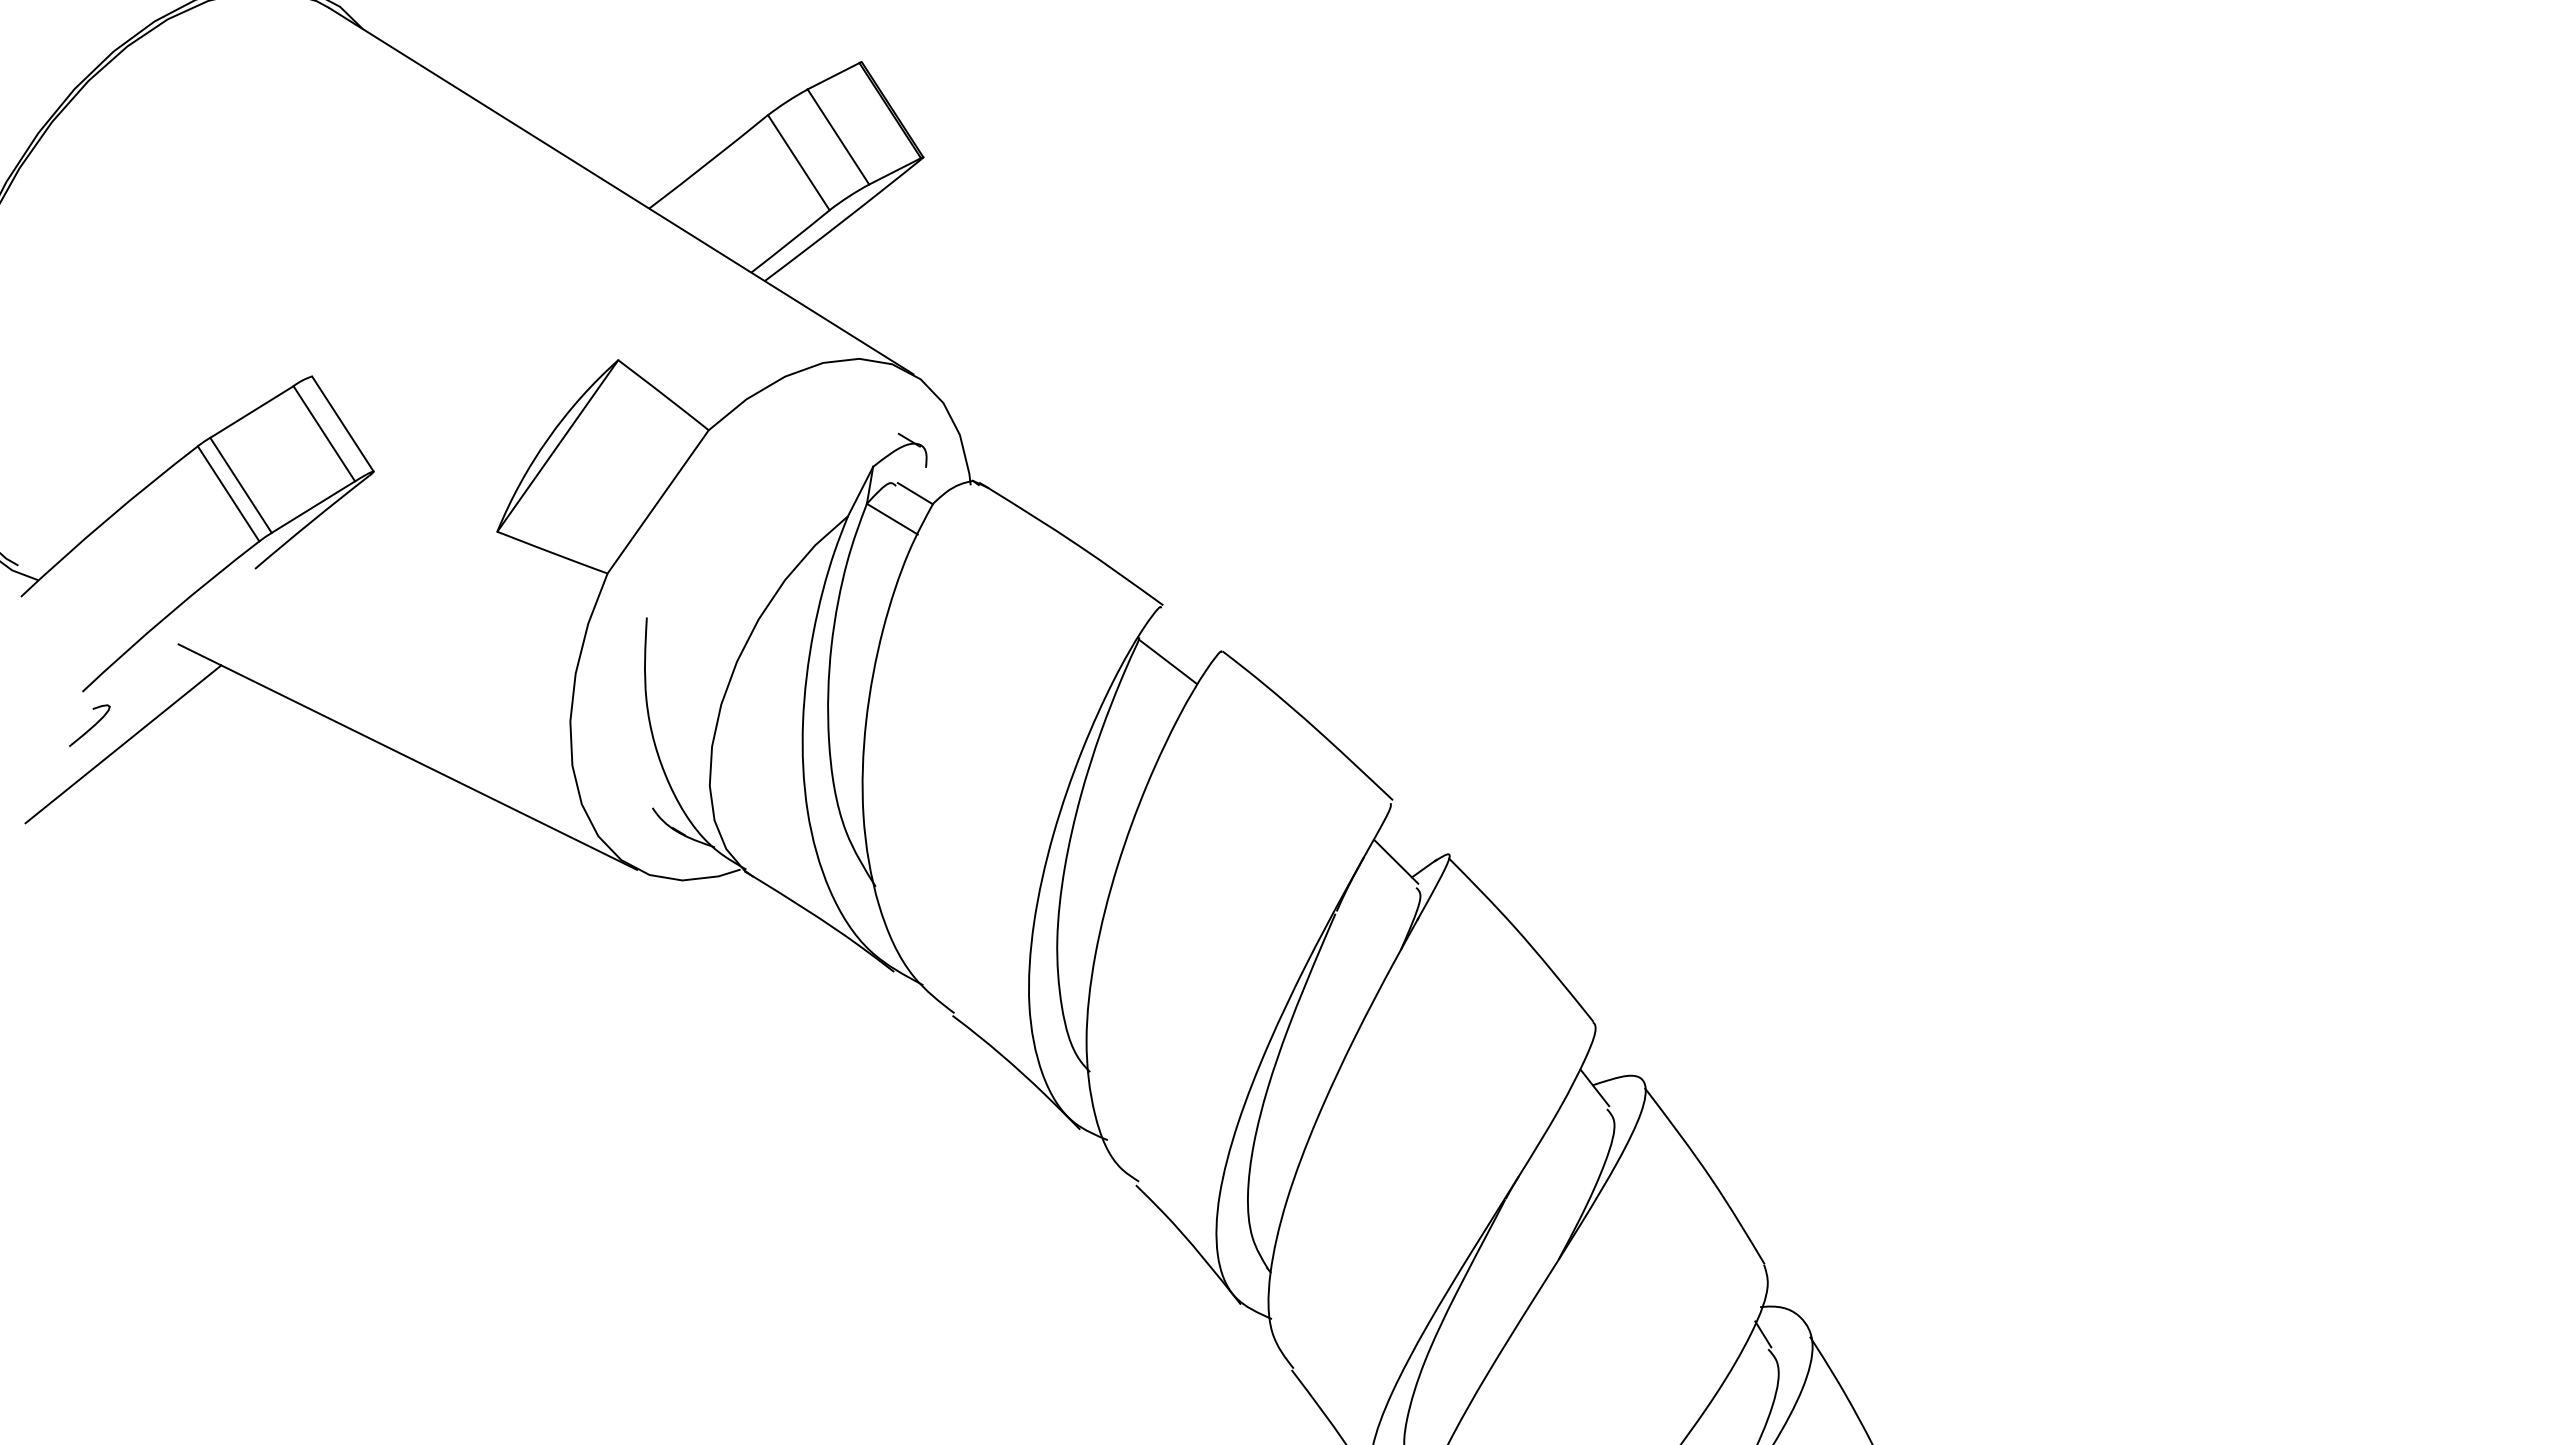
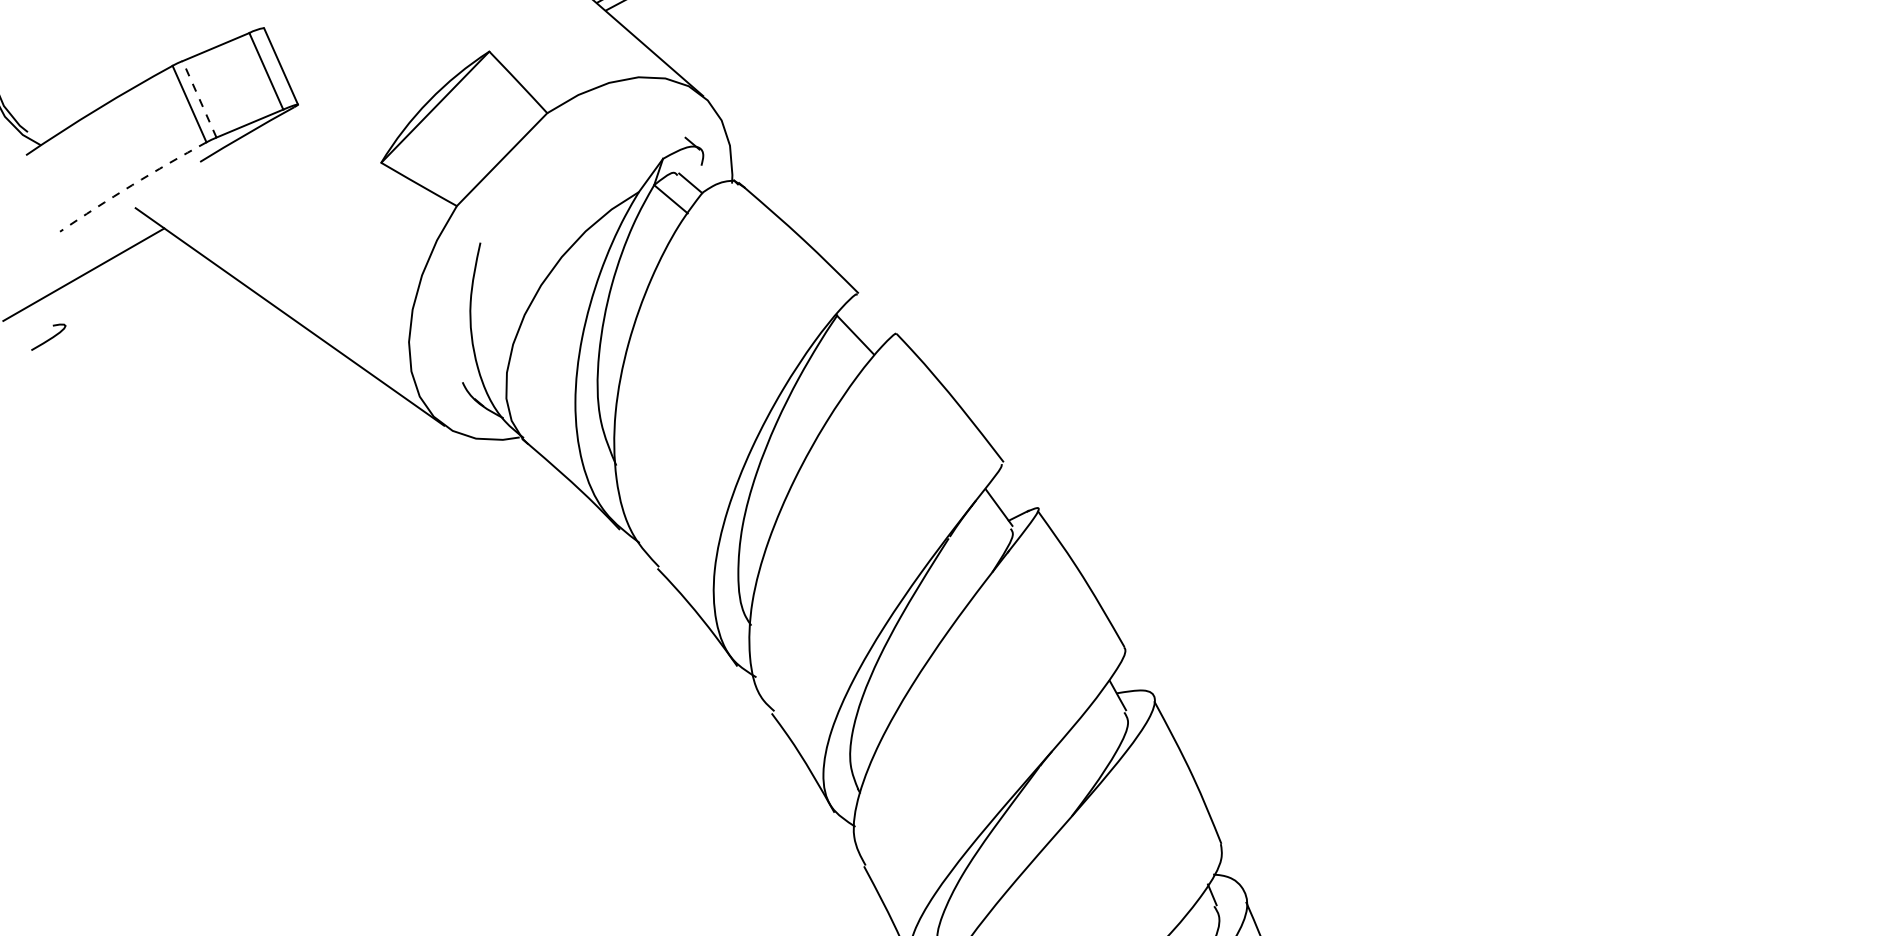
line: (241, 485) -> (199, 99), solid -> dashed
arc: (169, 614) -> (132, 185), solid -> dashed
curve: (91, 726) -> (49, 338), moved

